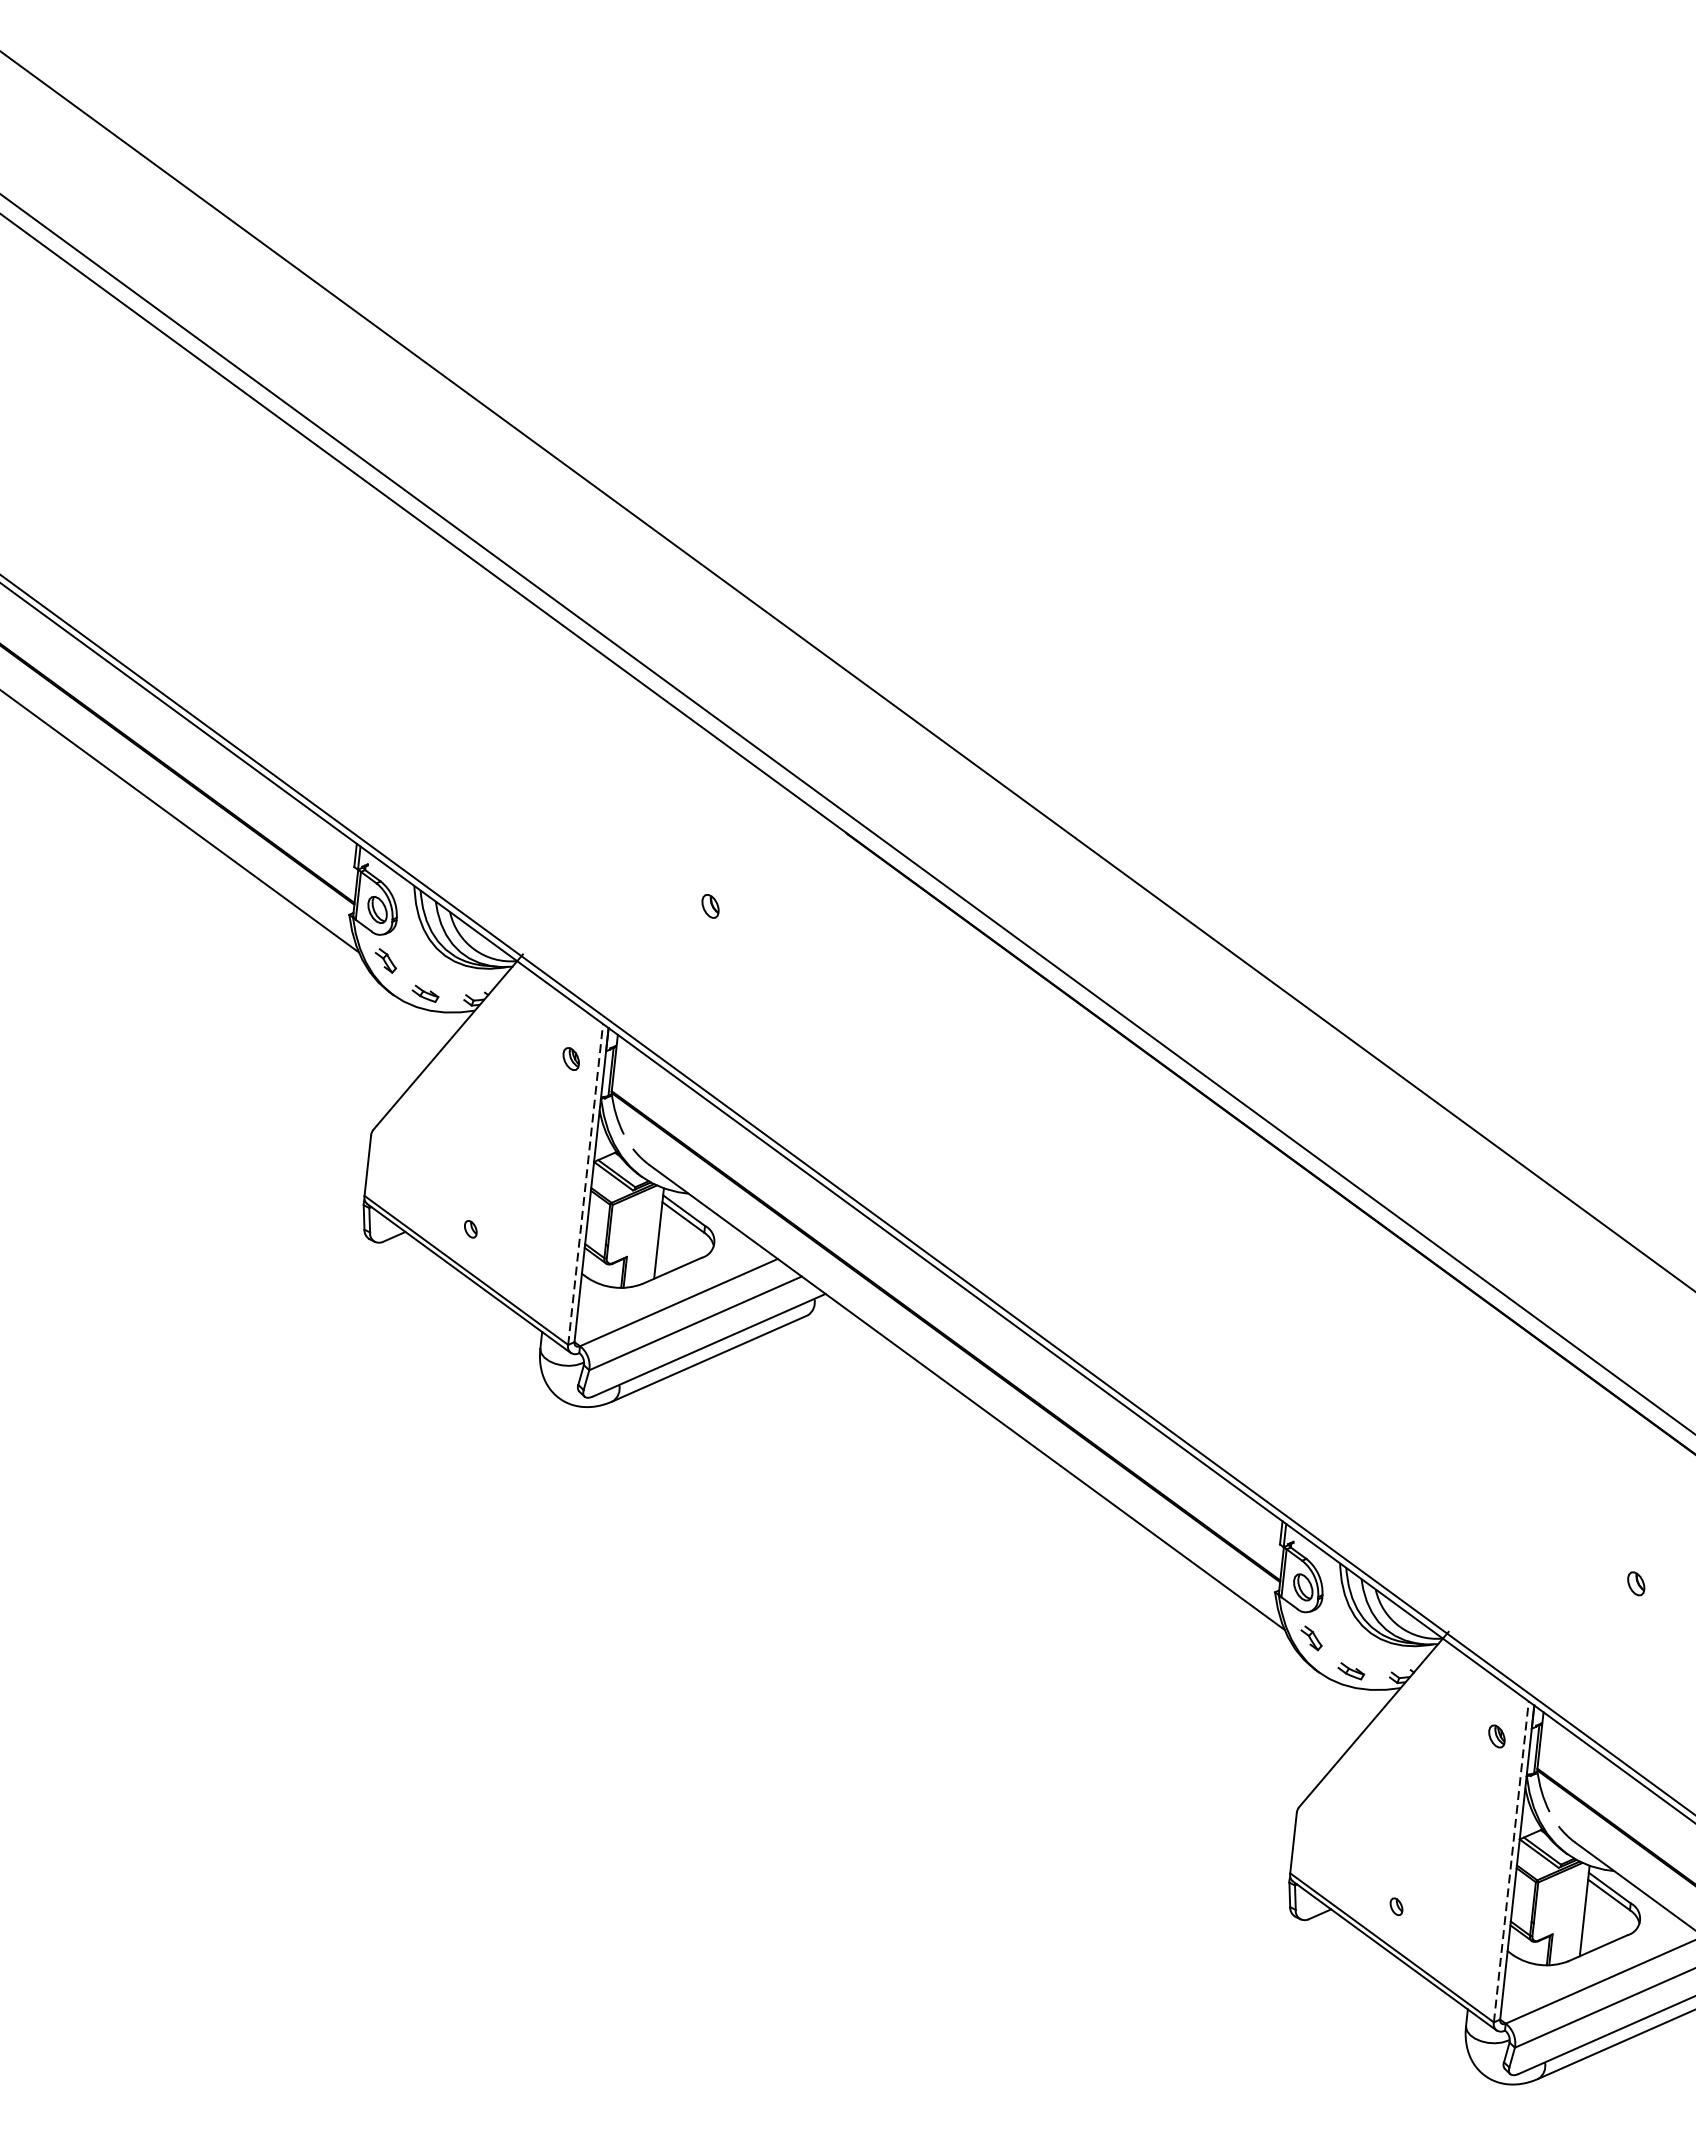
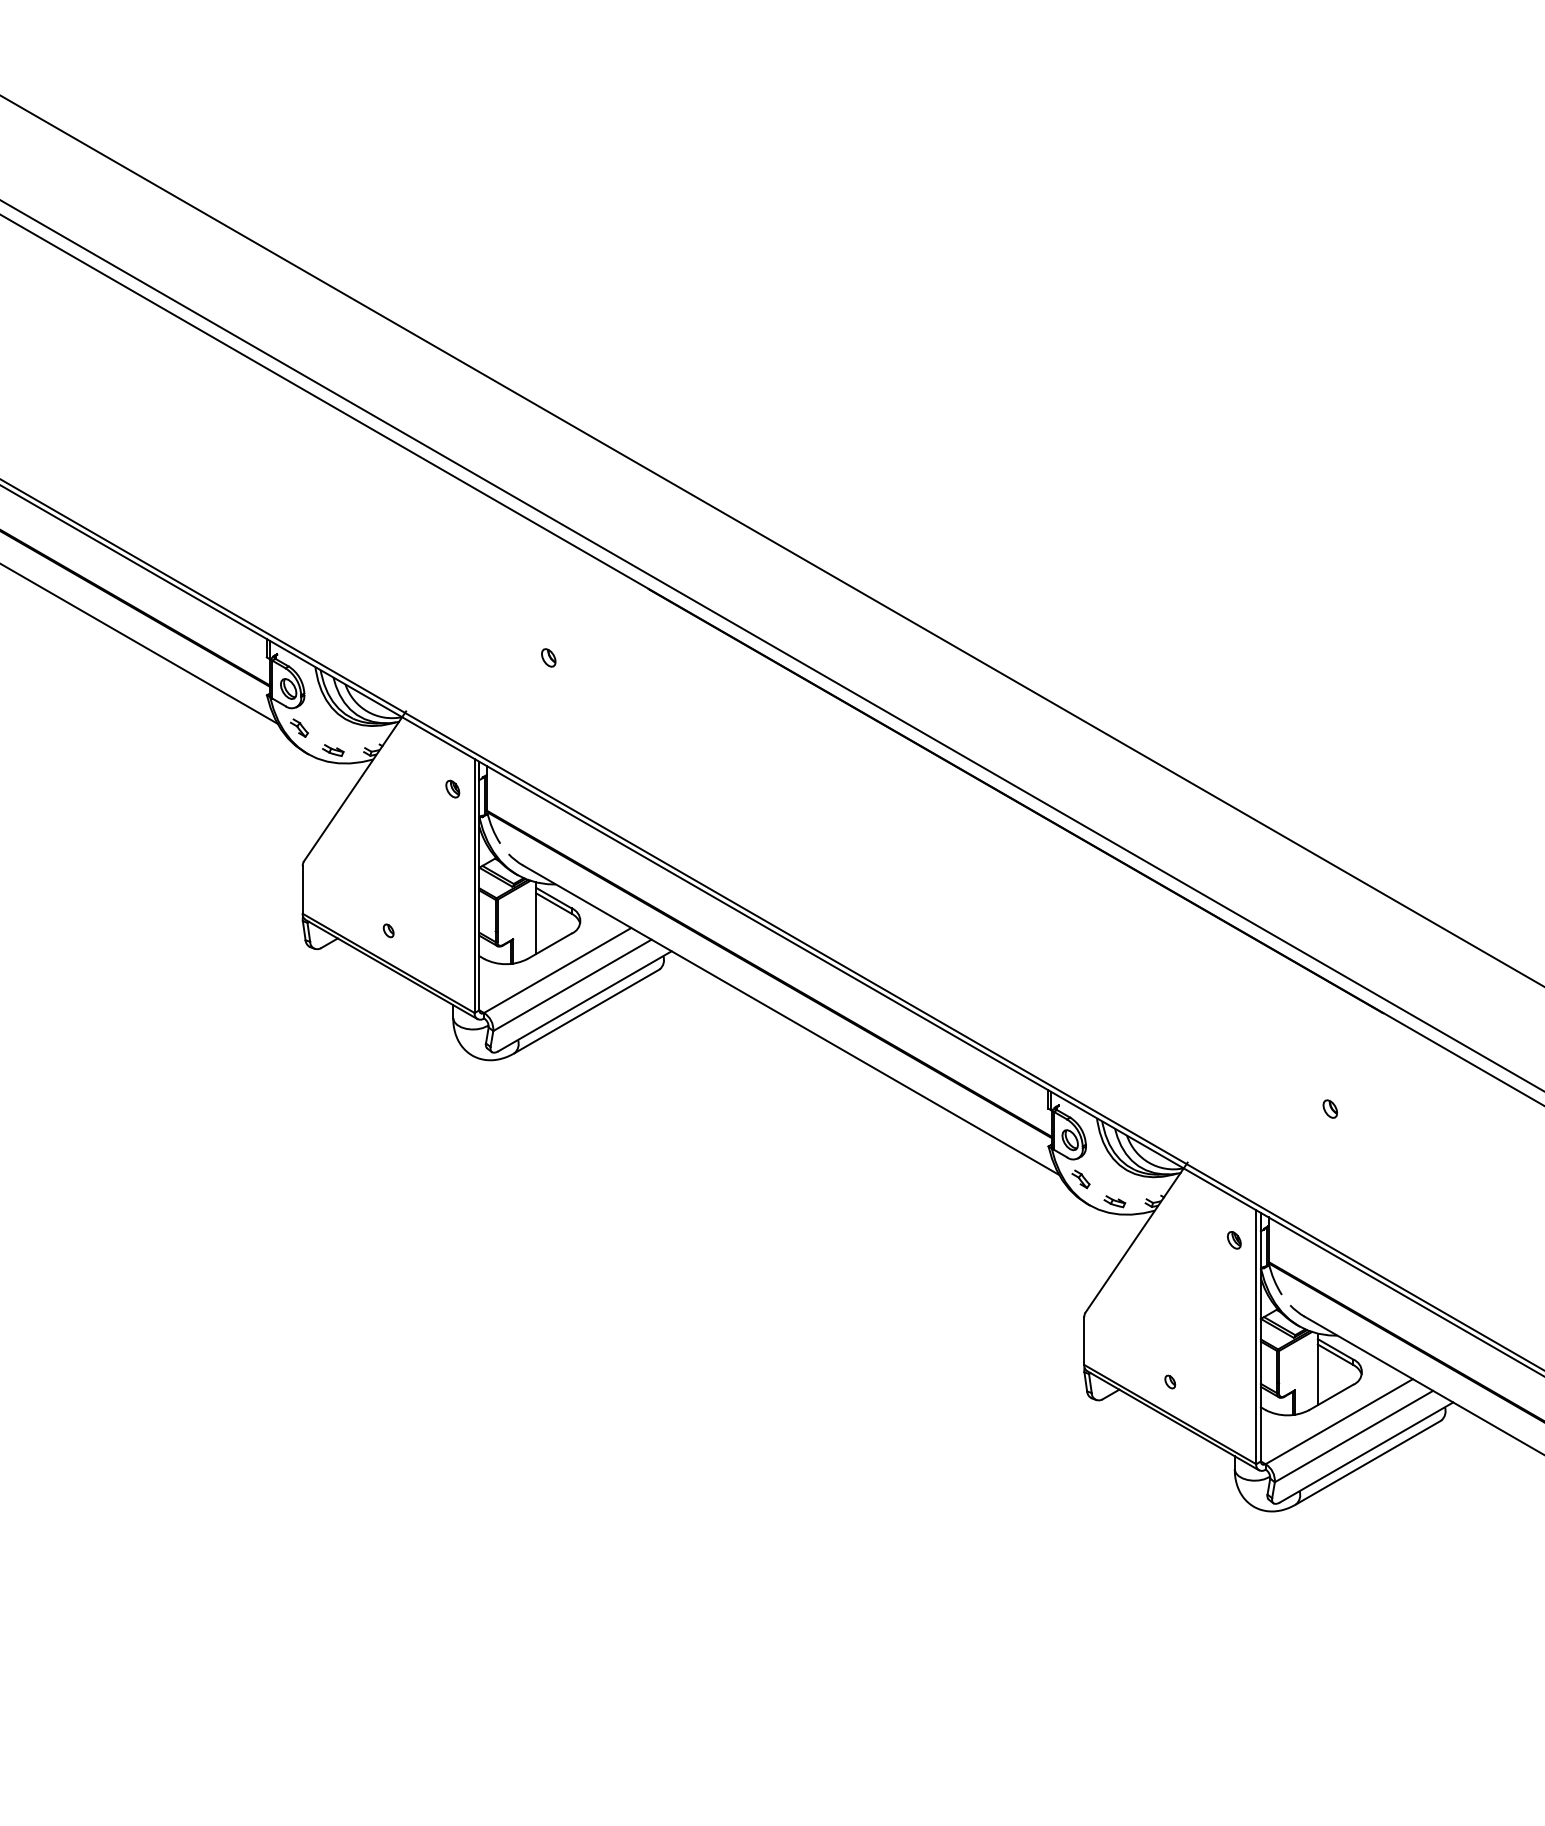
line: (585, 1185) -> (474, 886), dashed -> solid
line: (1511, 1862) -> (1256, 1337), dashed -> solid

